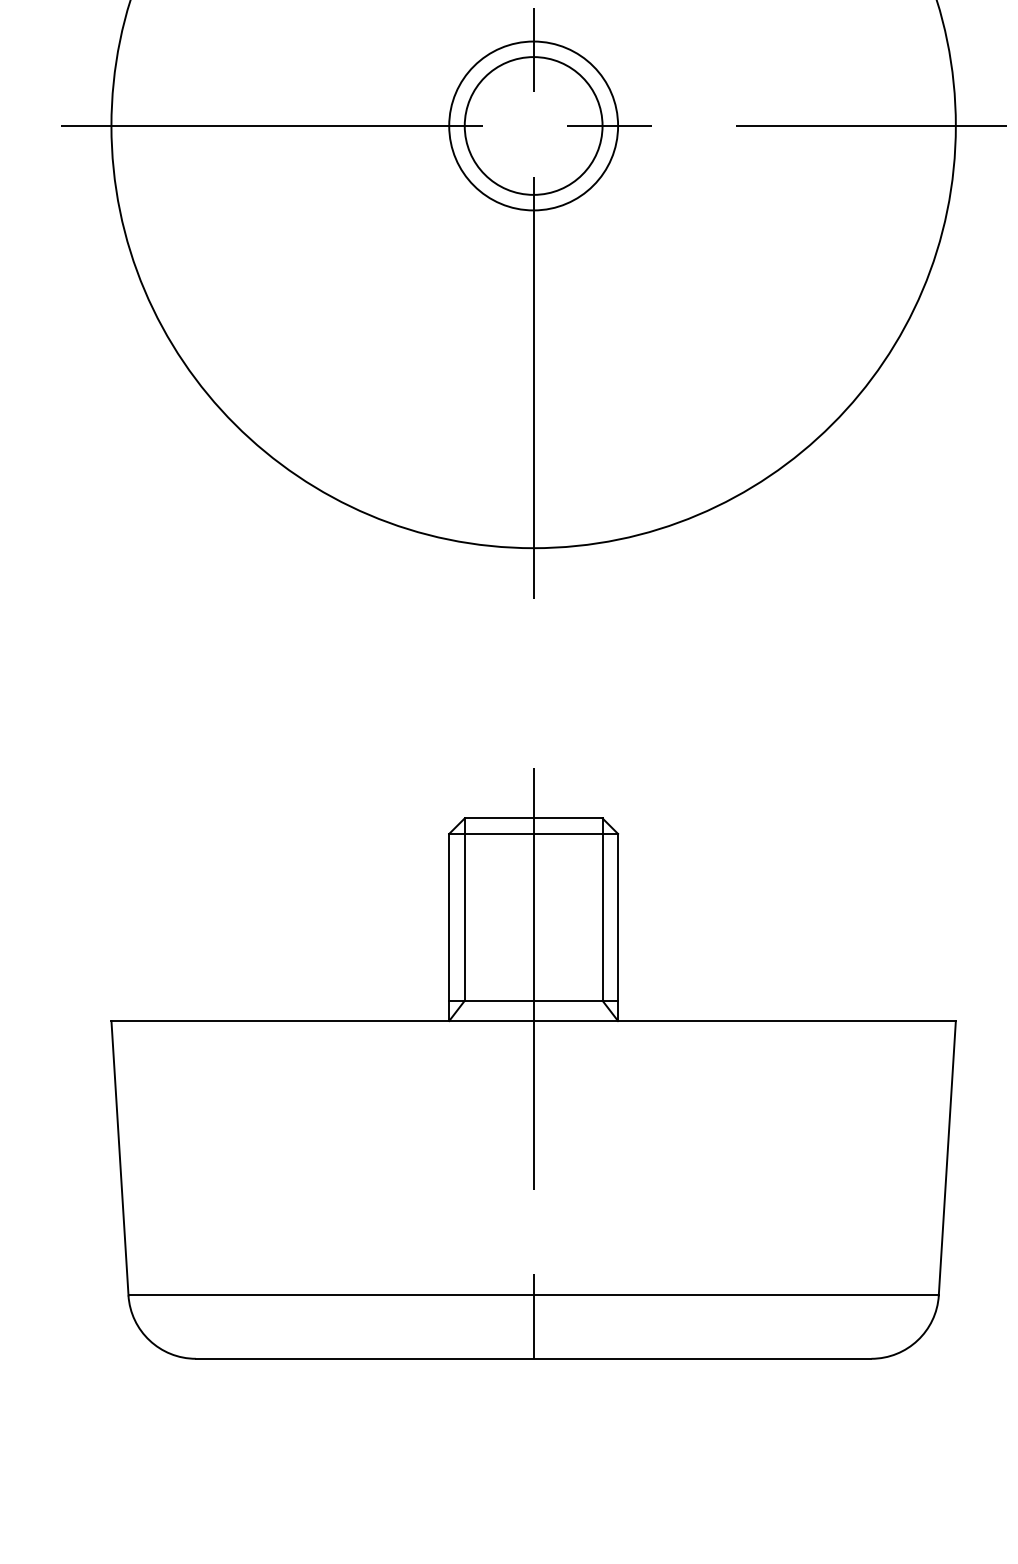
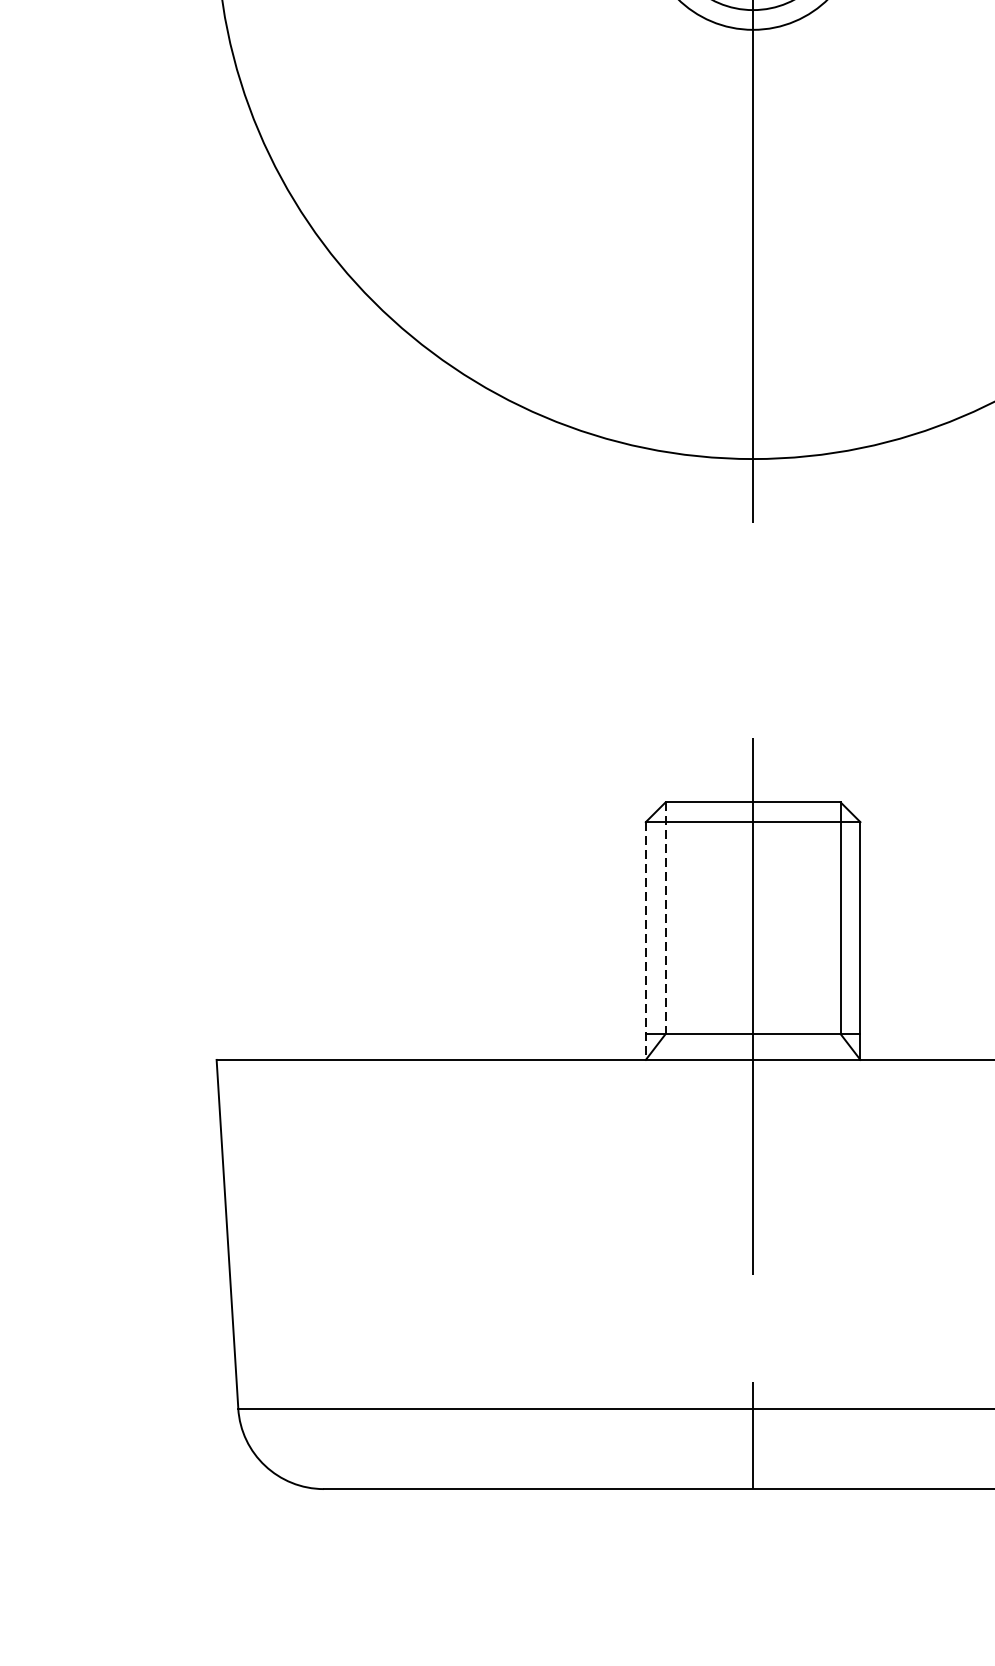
line: (464, 910) -> (665, 919), solid -> dashed
line: (449, 927) -> (646, 941), solid -> dashed

